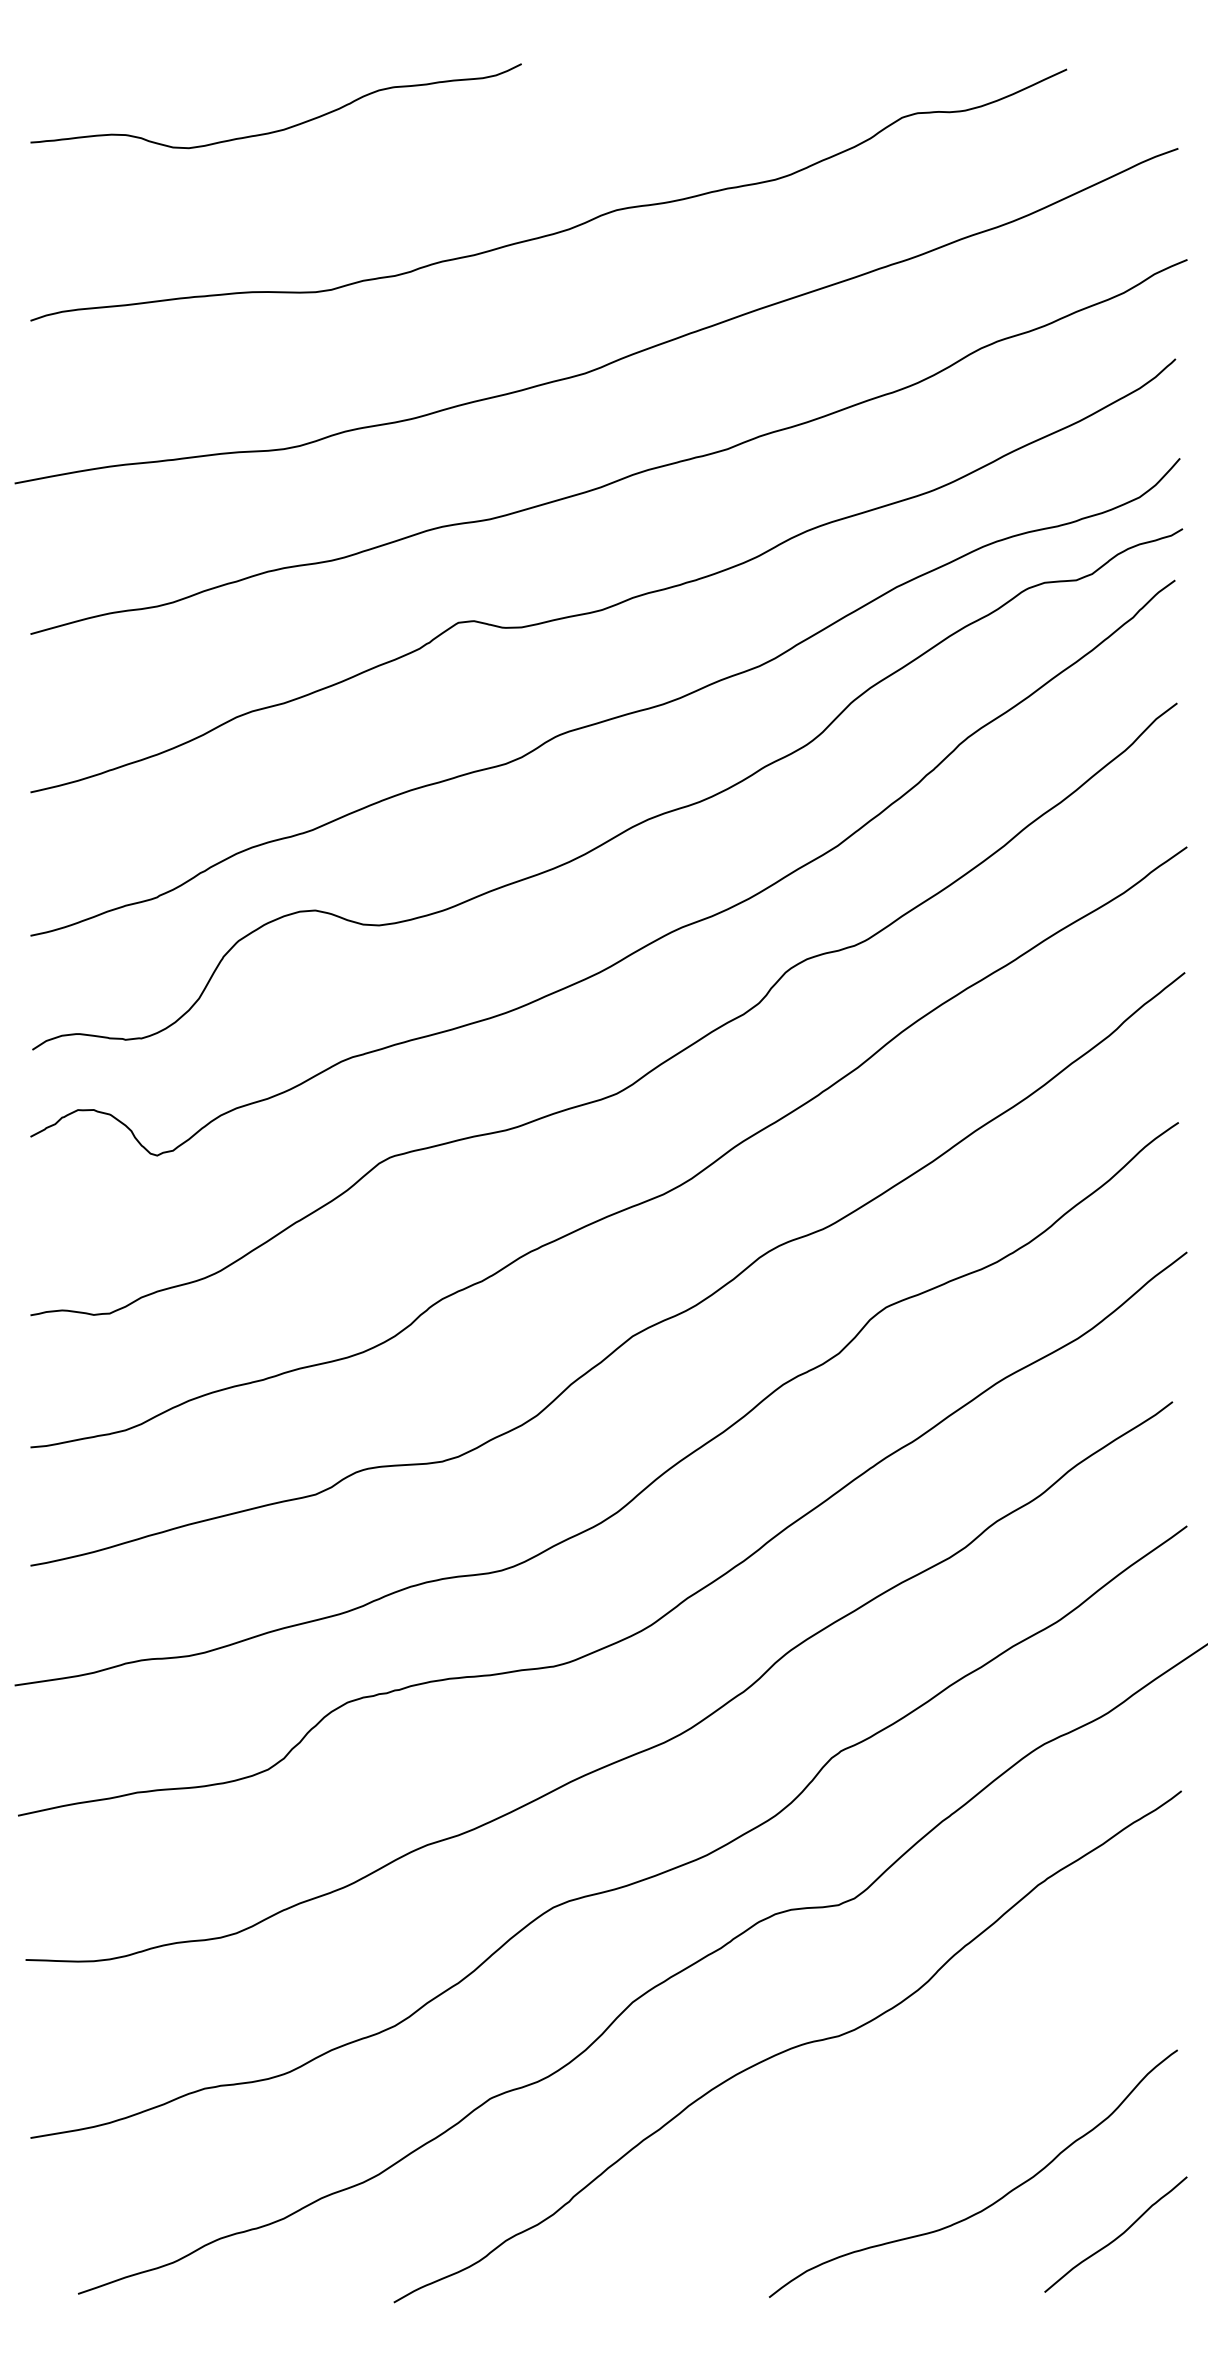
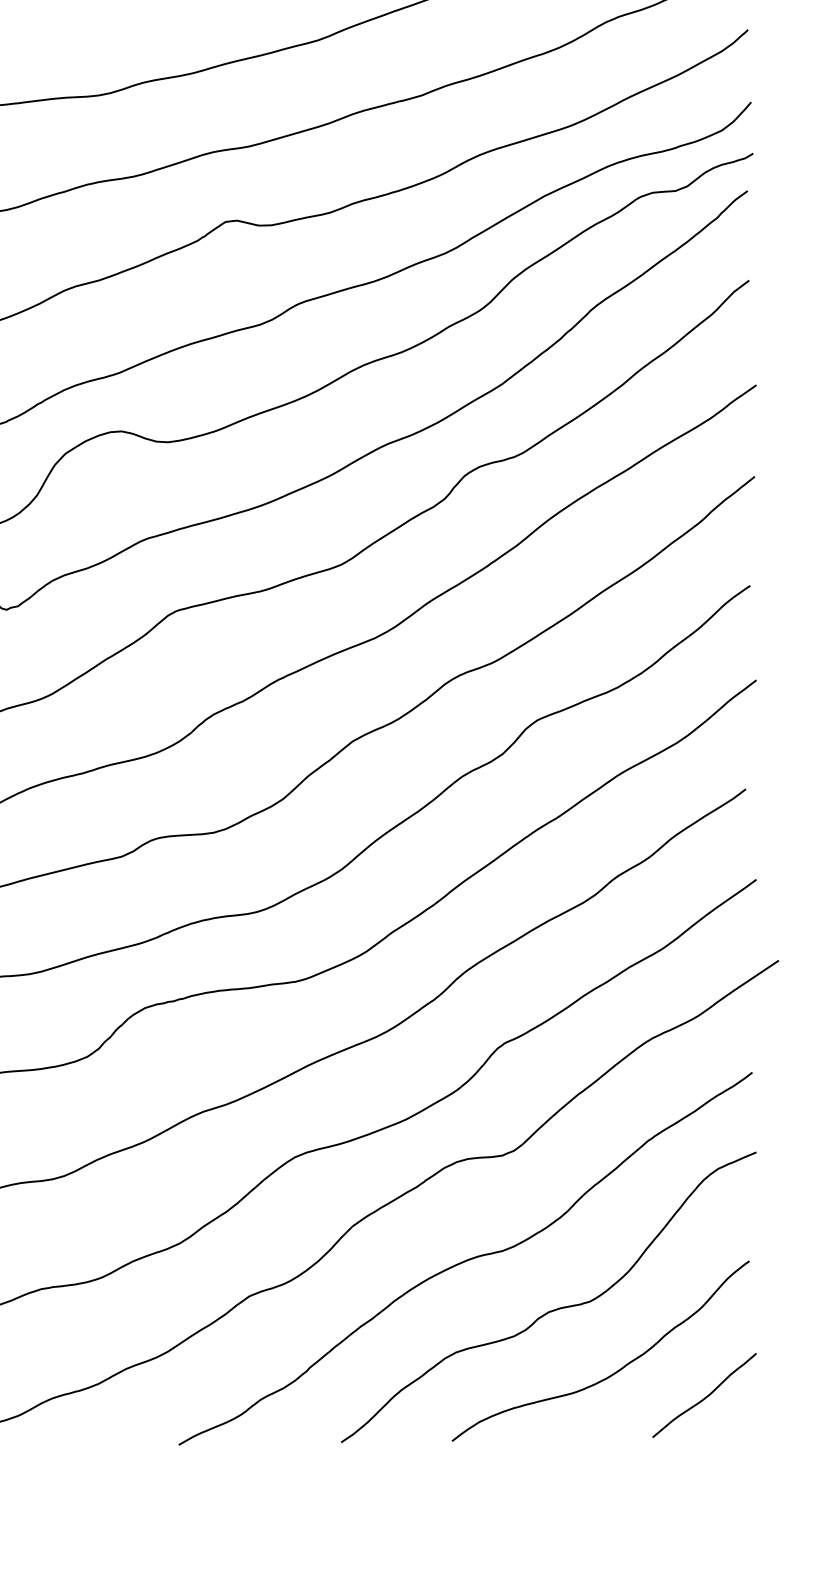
curve: (906, 2117) -> (552, 1310), added

